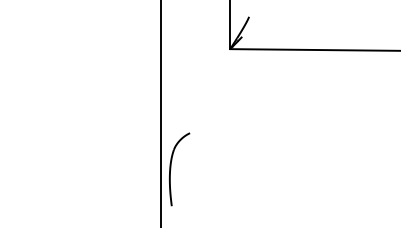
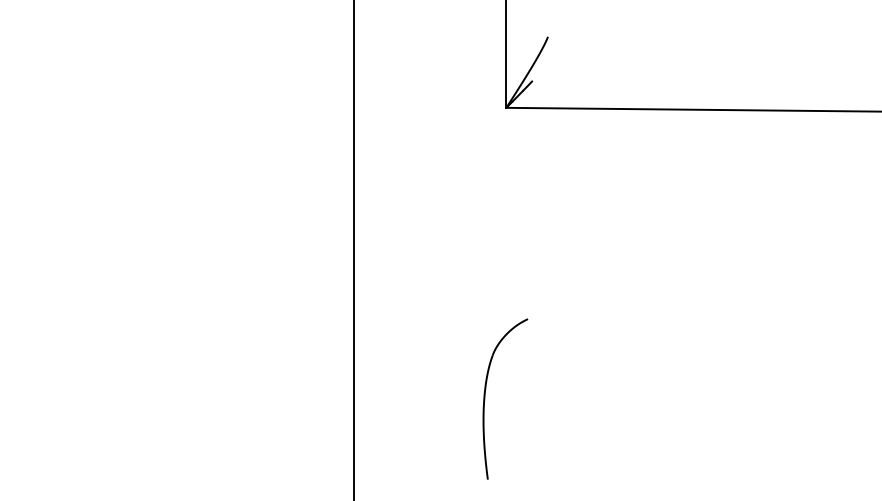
part: (171, 169) -> (487, 398), moved

